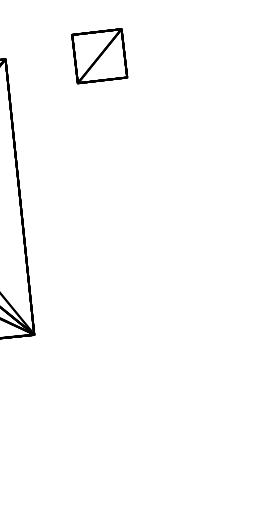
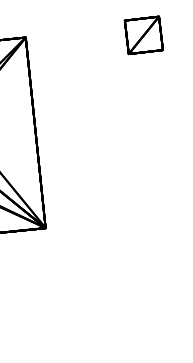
part: (99, 56) -> (143, 35), moved

